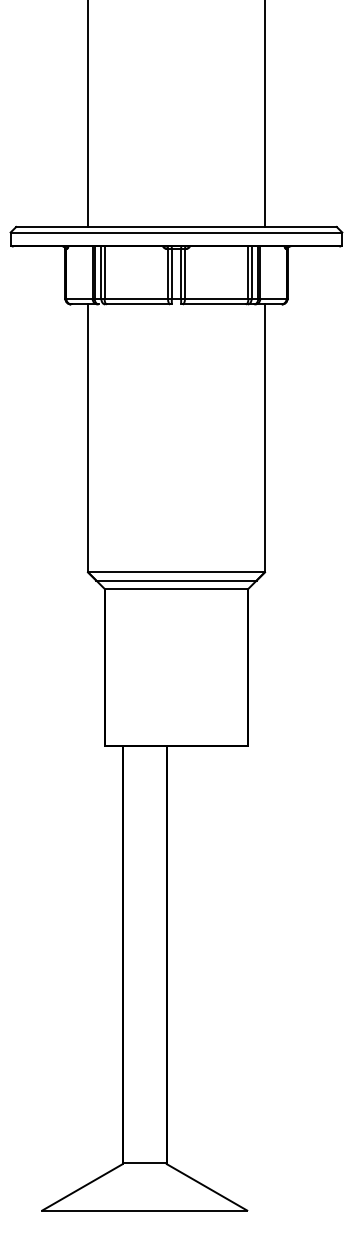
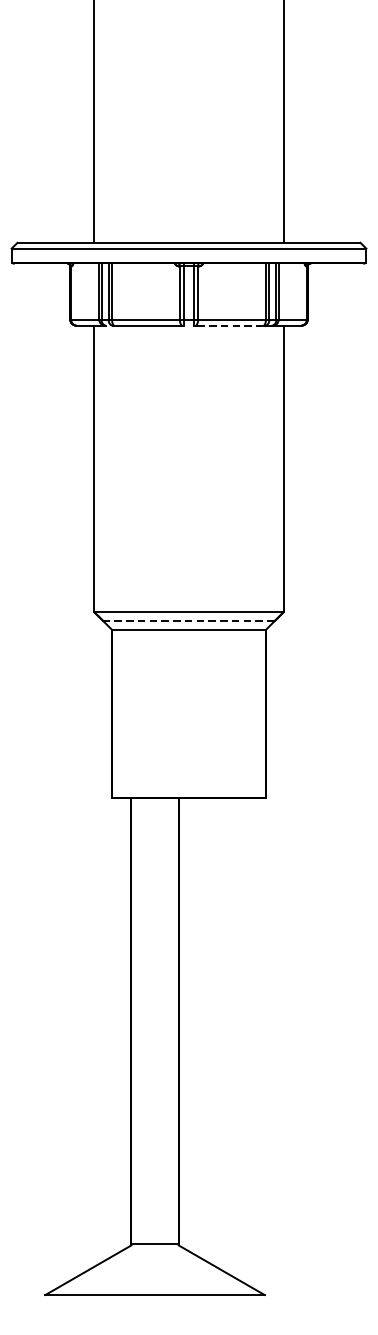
line: (214, 304) -> (229, 325), solid -> dashed
line: (176, 580) -> (189, 620), solid -> dashed

